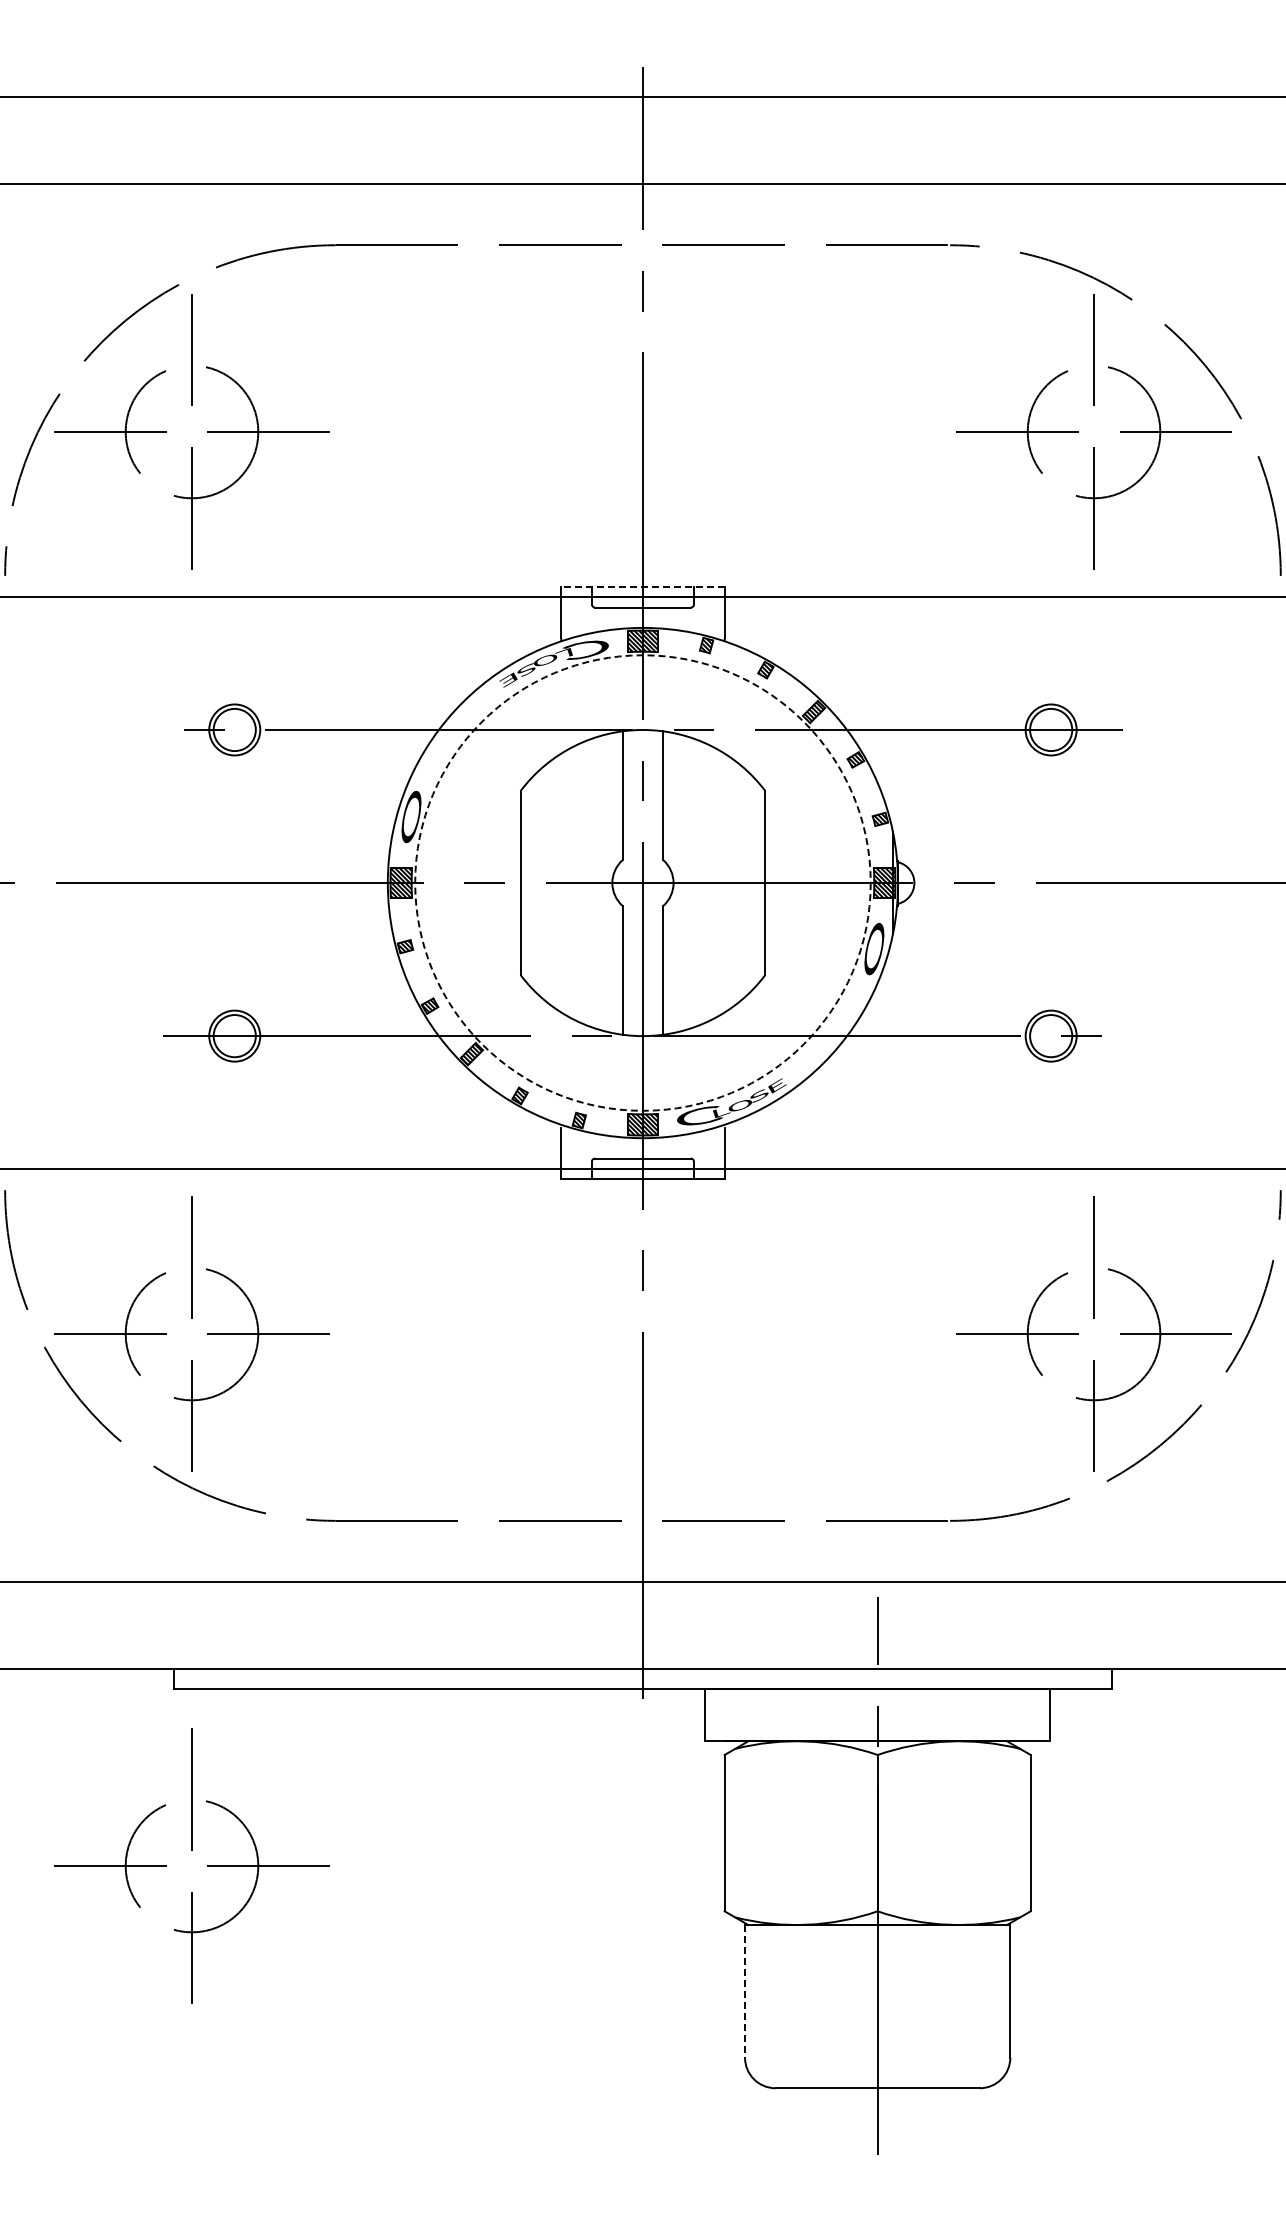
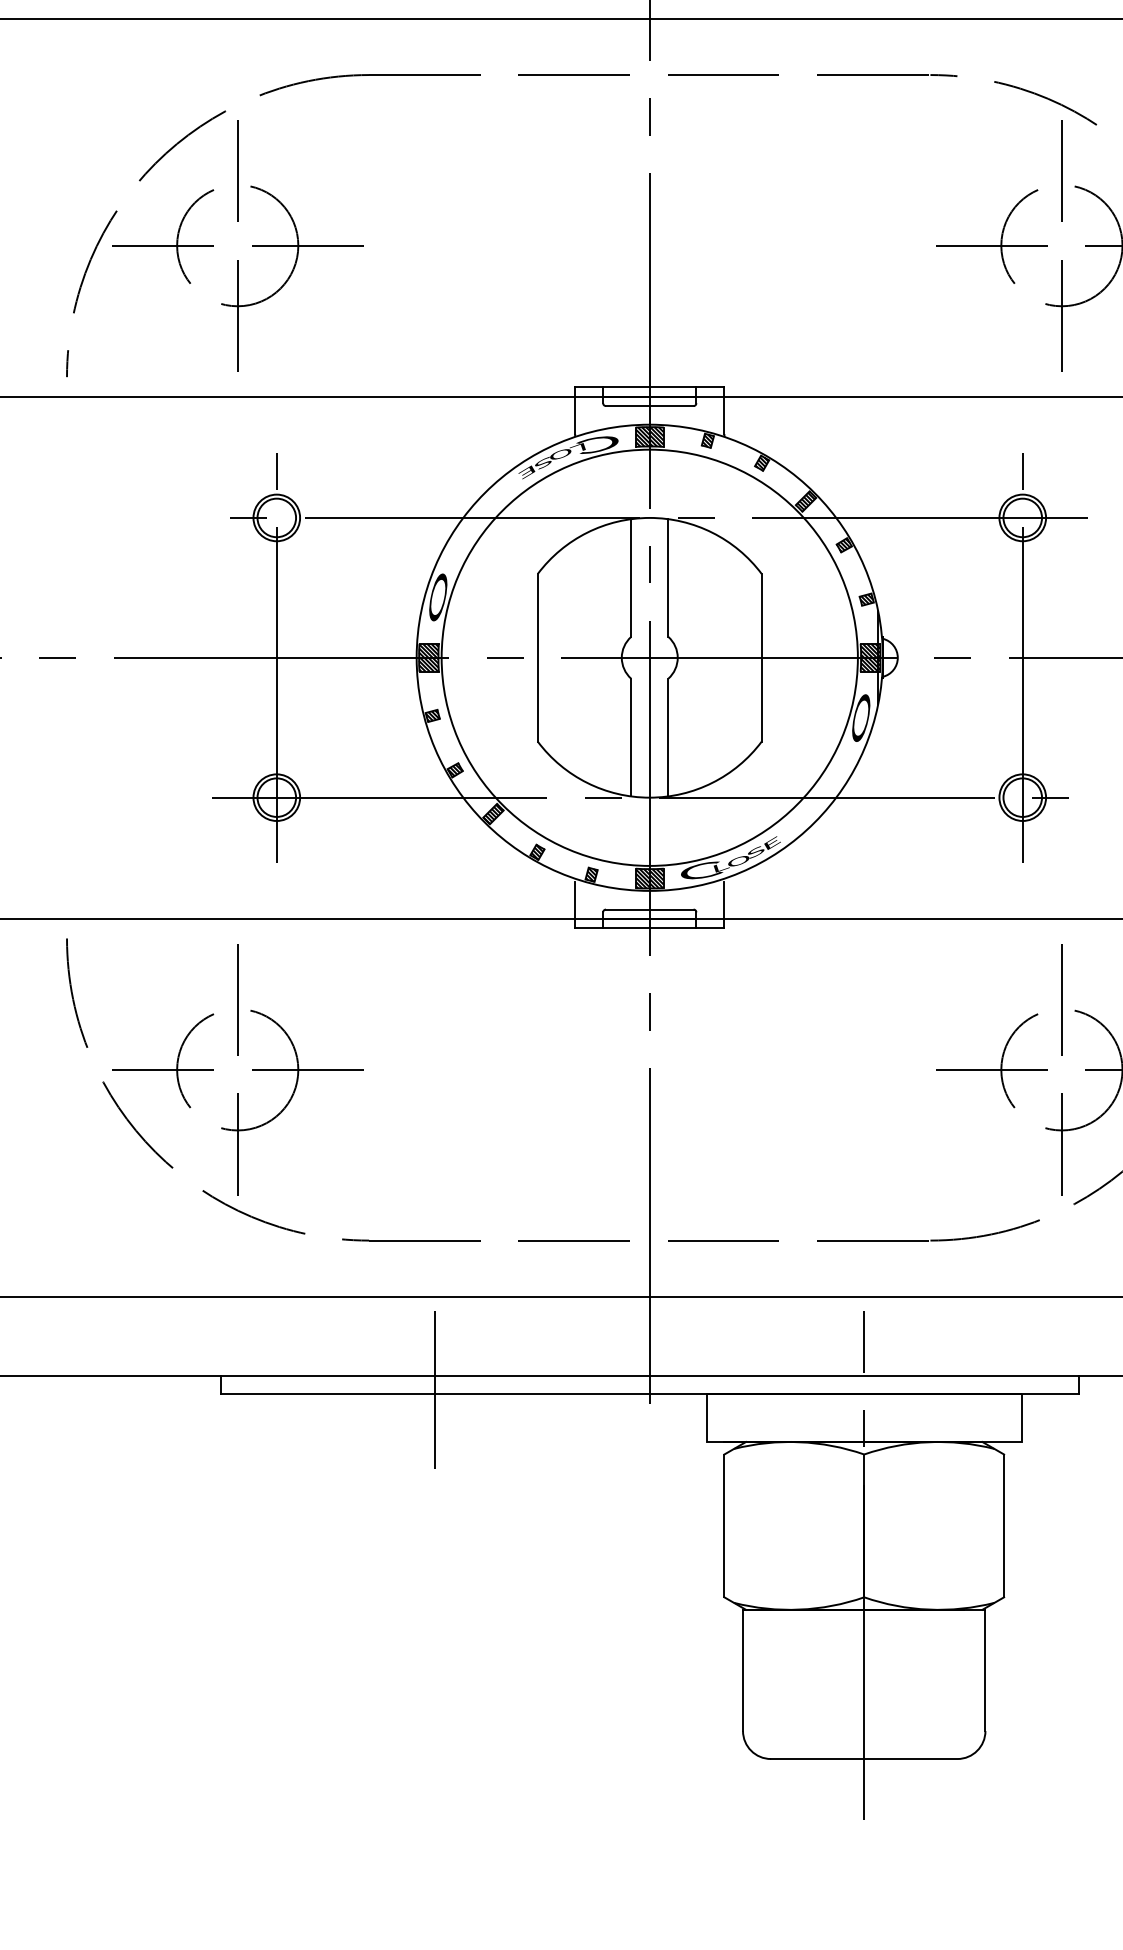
line: (642, 587) -> (649, 387), dashed -> solid
line: (234, 882) -> (276, 657), added
circle: (642, 882) -> (649, 657), dashed -> solid
line: (1051, 882) -> (1023, 657), added
line: (408, 1683) -> (435, 1389), added
part: (191, 1850) -> (237, 1541), removed
line: (745, 1991) -> (743, 1670), dashed -> solid

